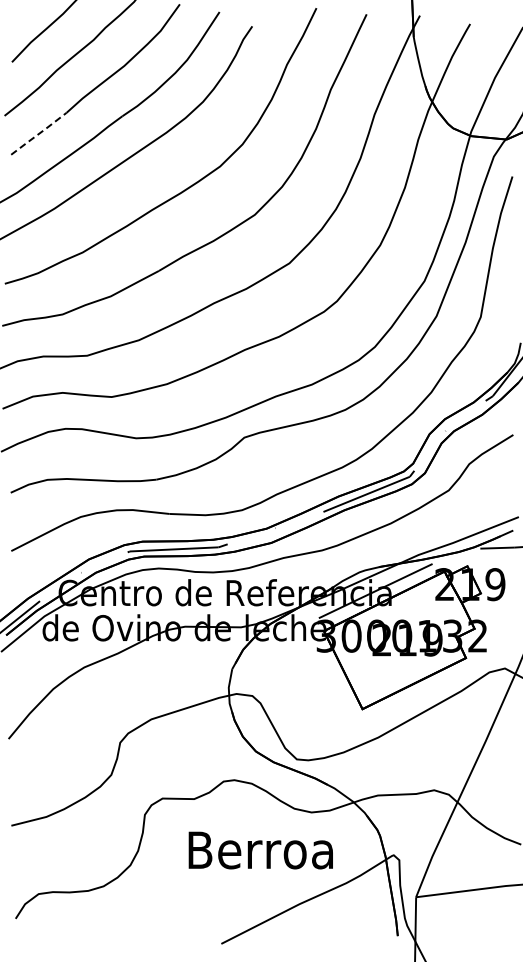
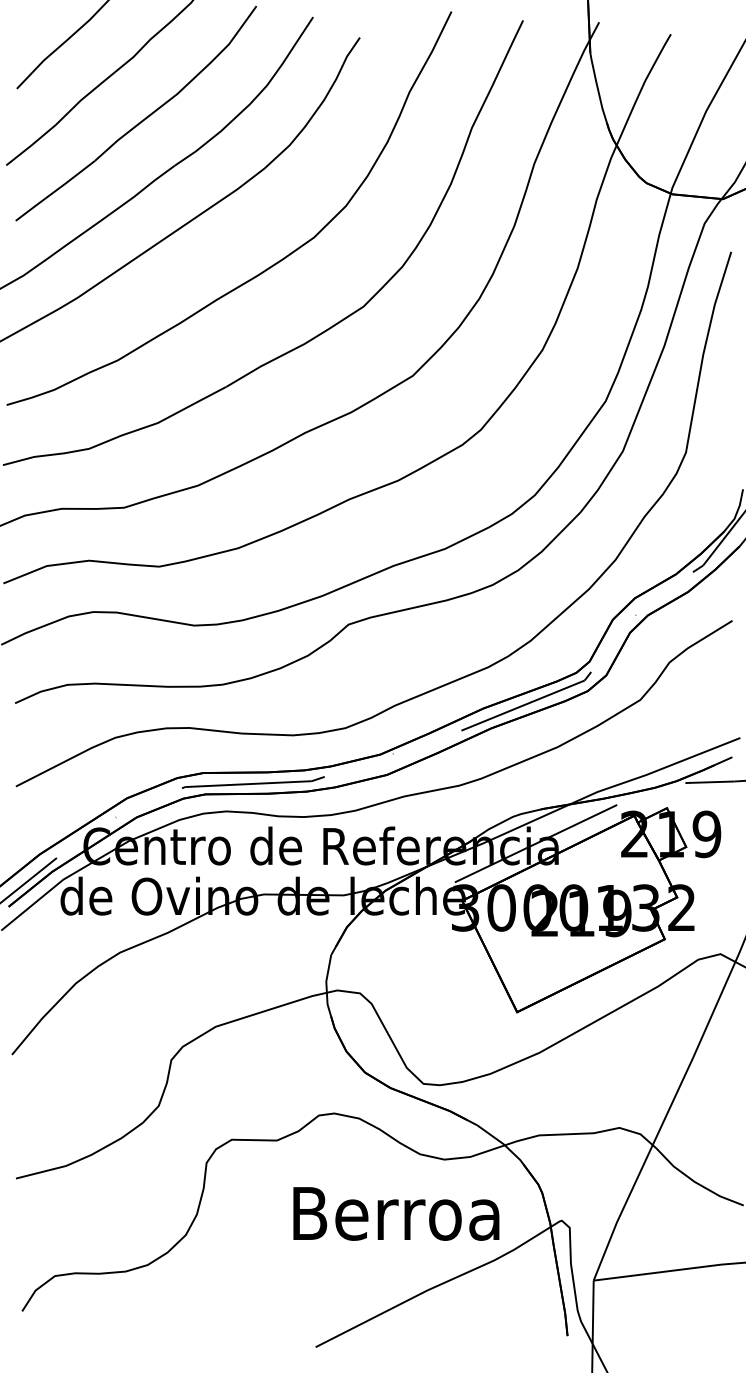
line: (39, 133) -> (56, 190), dashed -> solid
text: (260, 850) -> (395, 1213), moved

